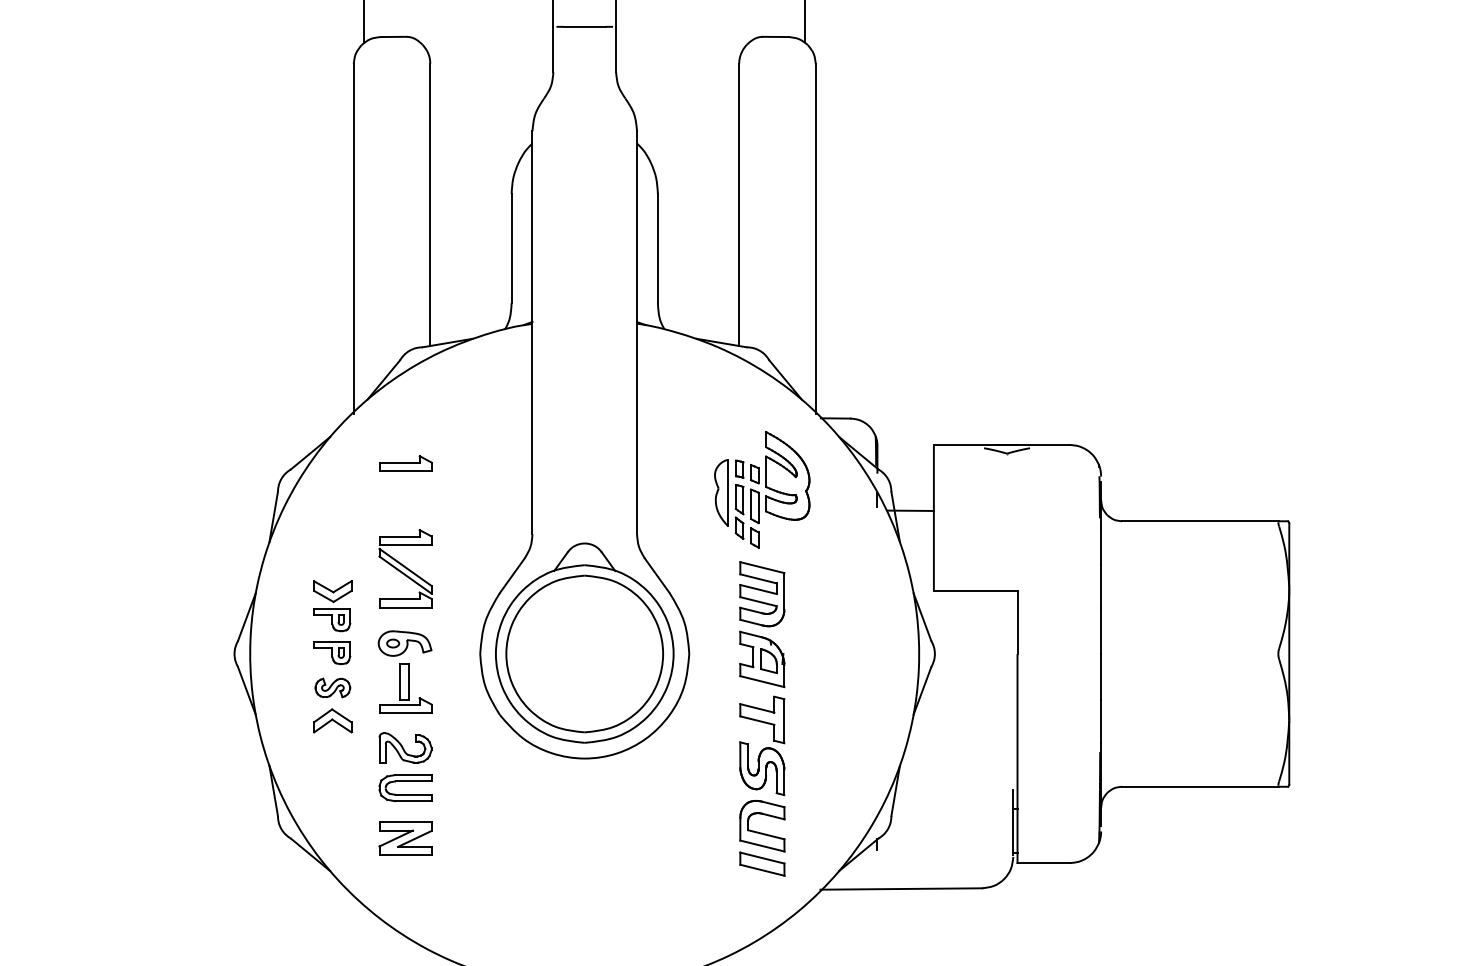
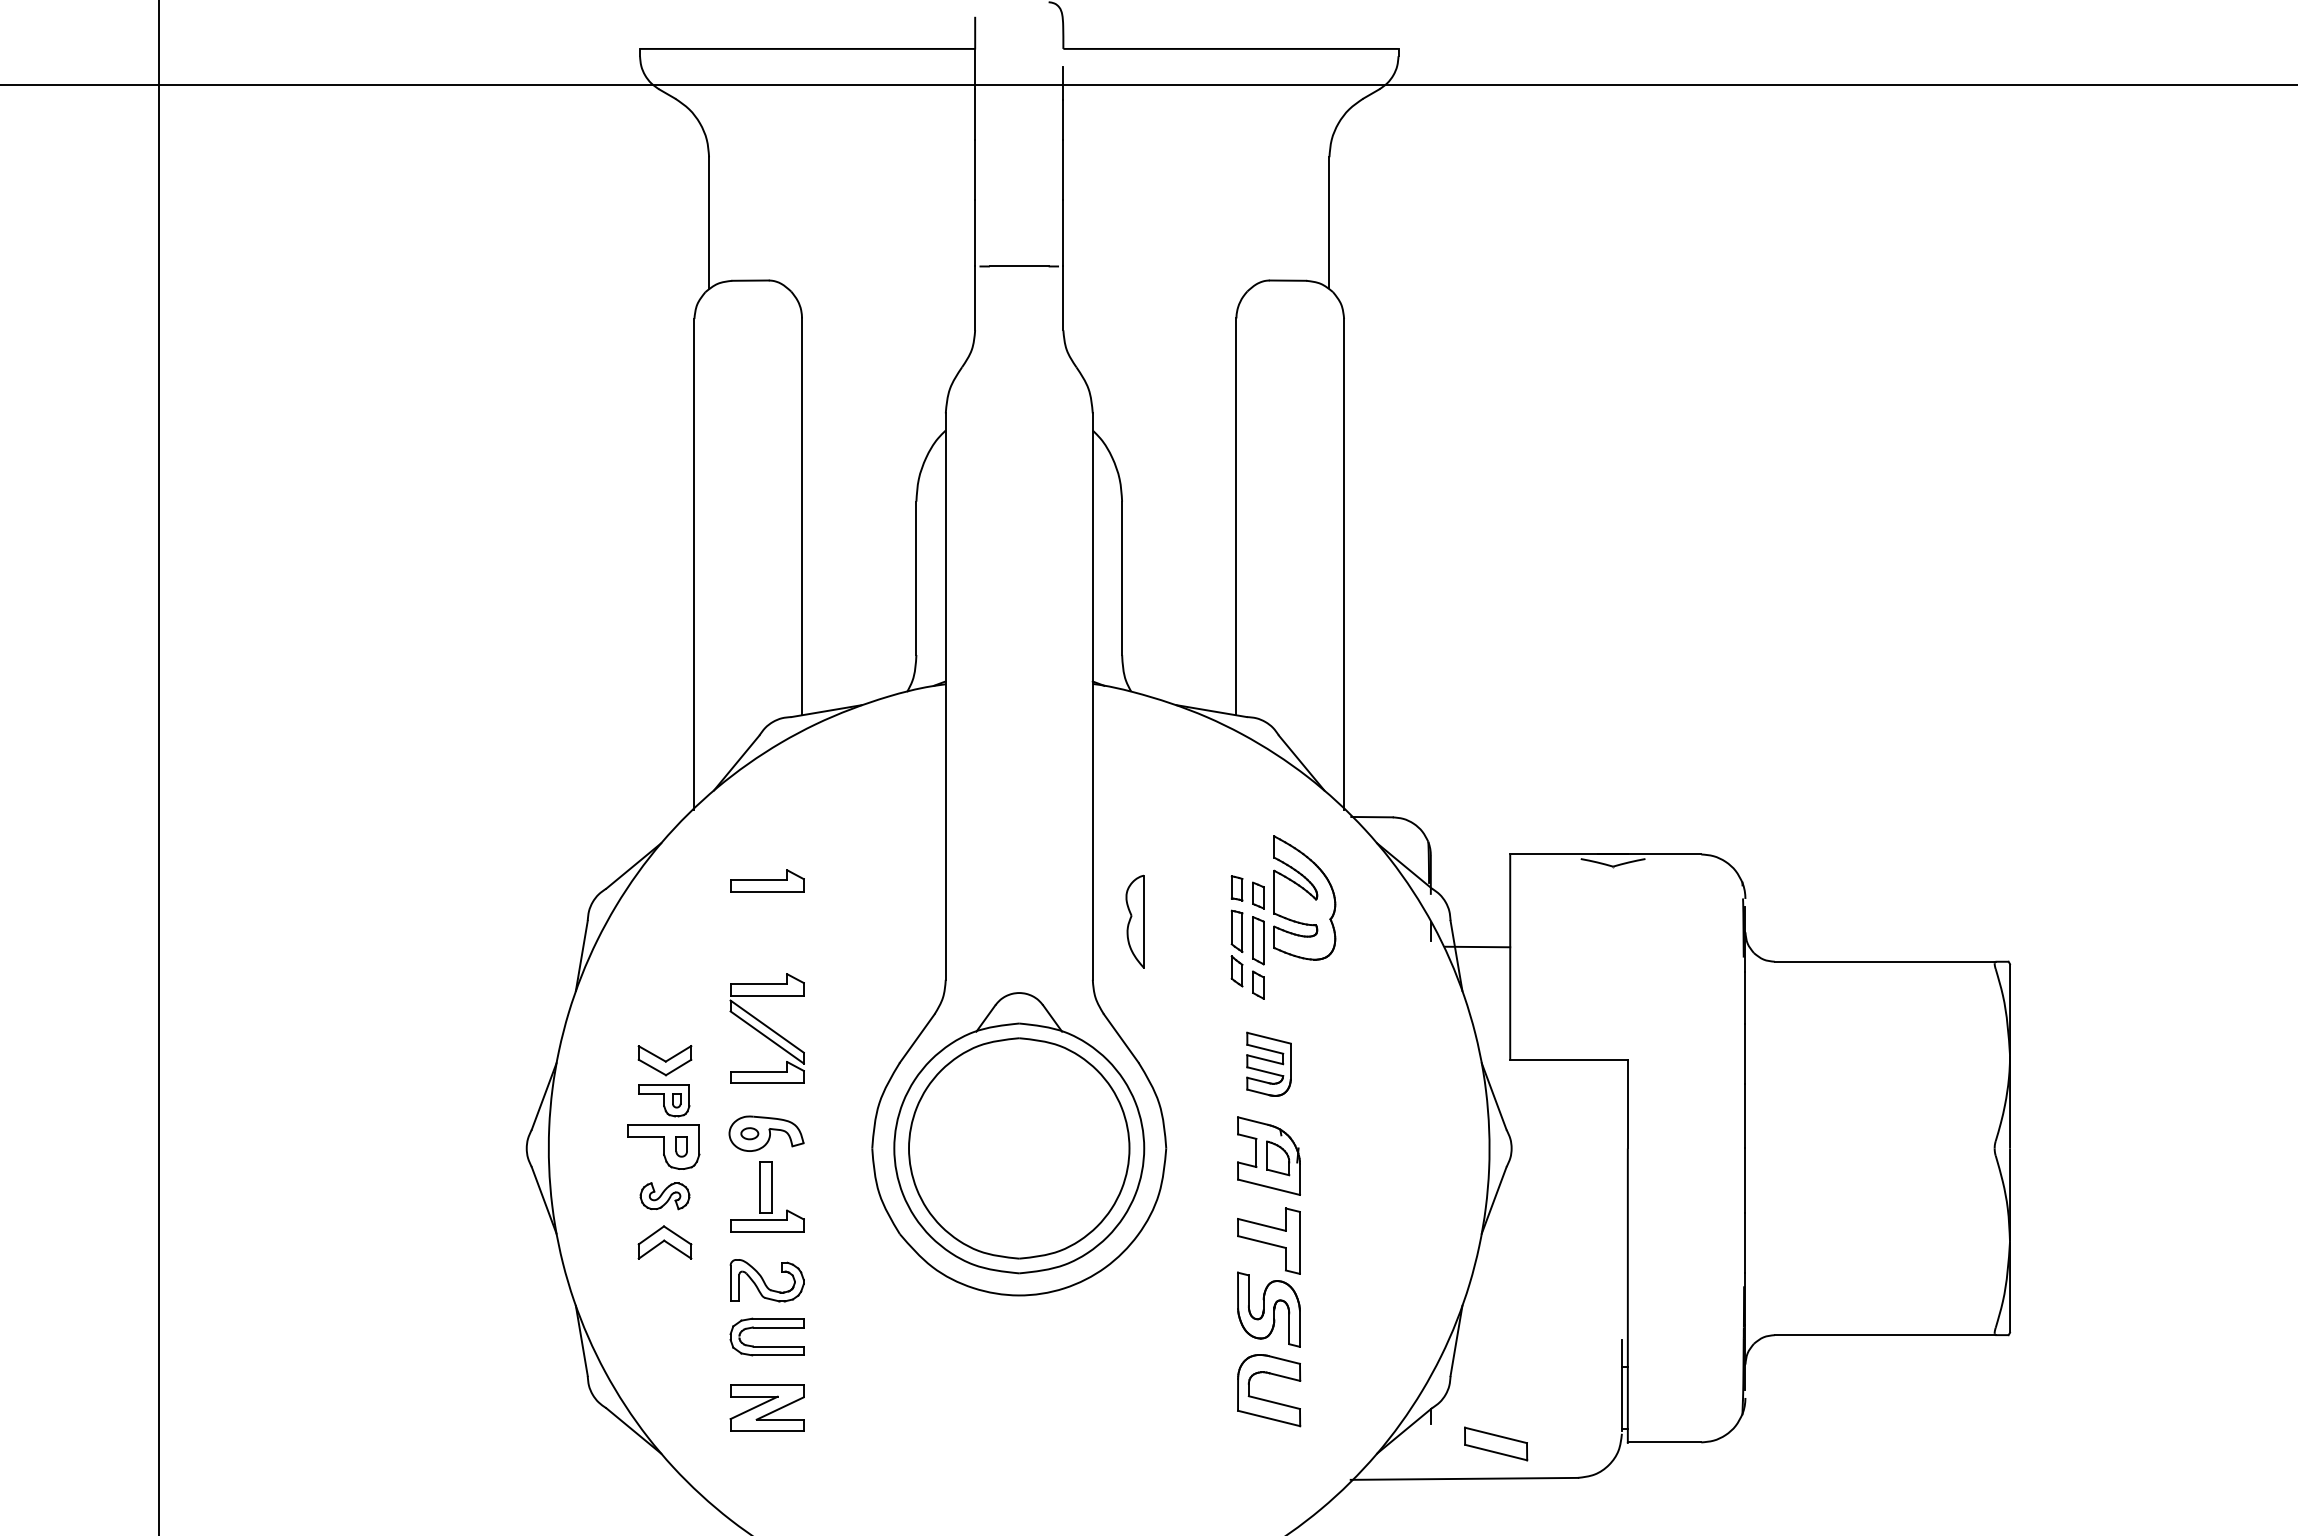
part: (720, 492) -> (1134, 921), moved
part: (761, 594) -> (1268, 1064), size x0.7
part: (332, 652) -> (664, 1146), size x1.4
part: (762, 863) -> (1496, 1443), moved

